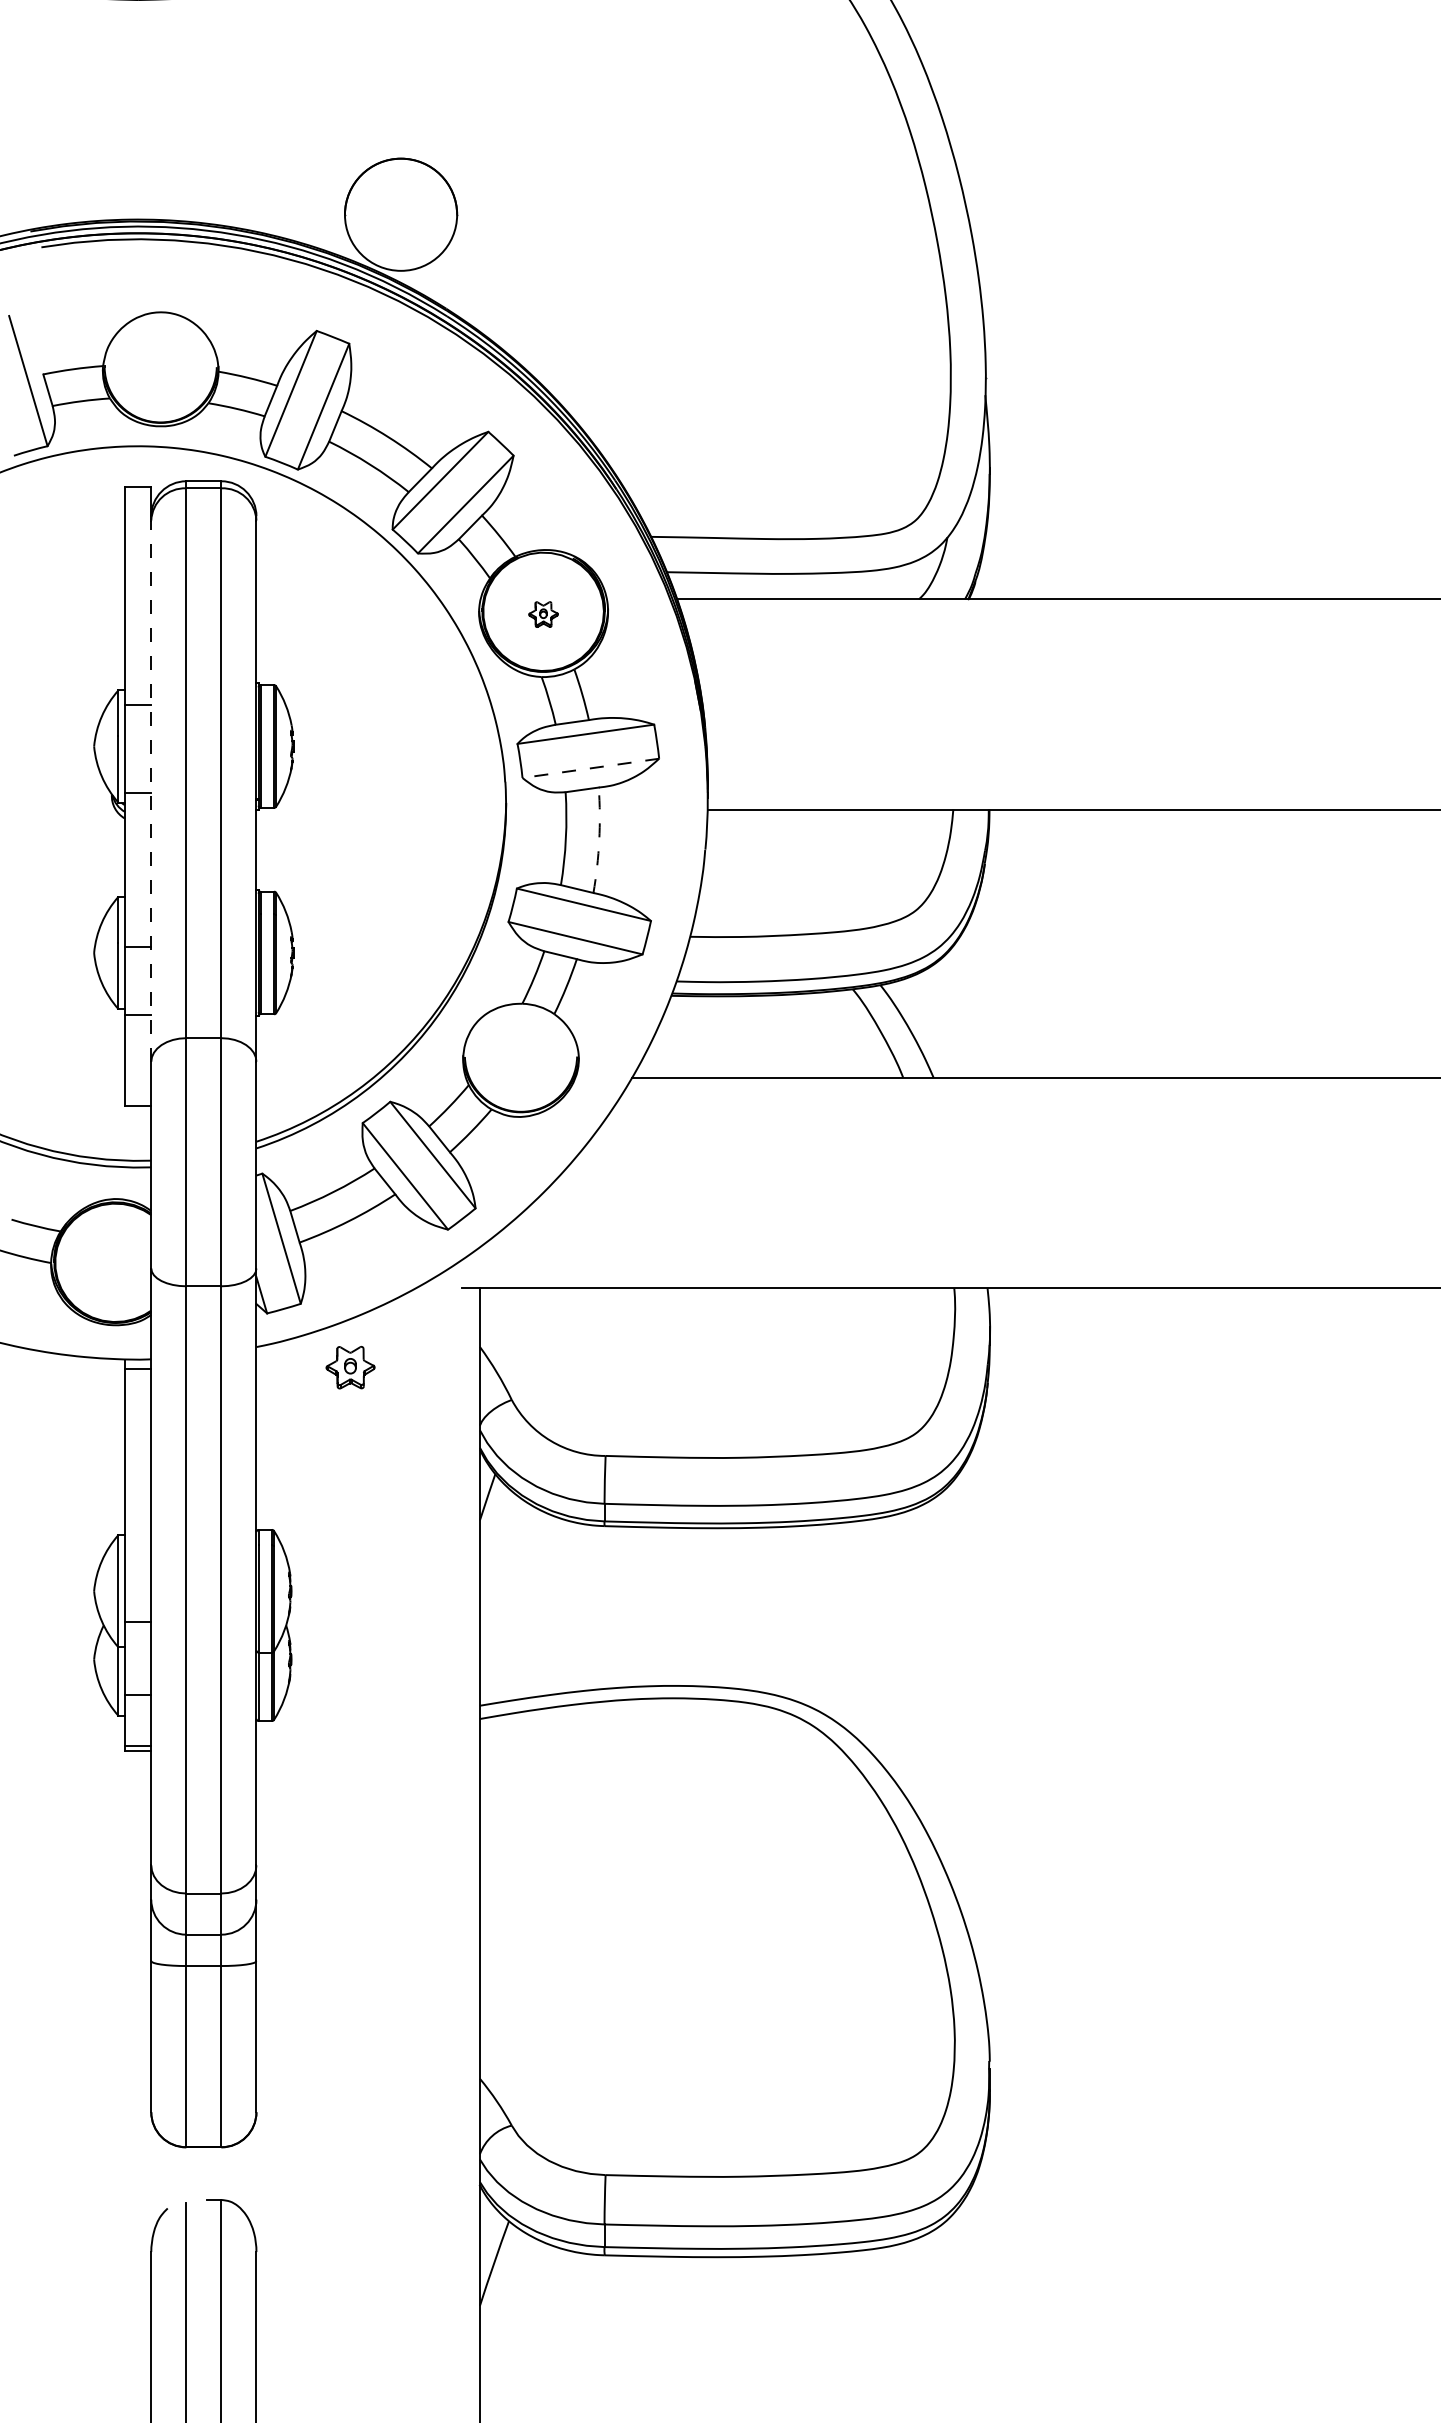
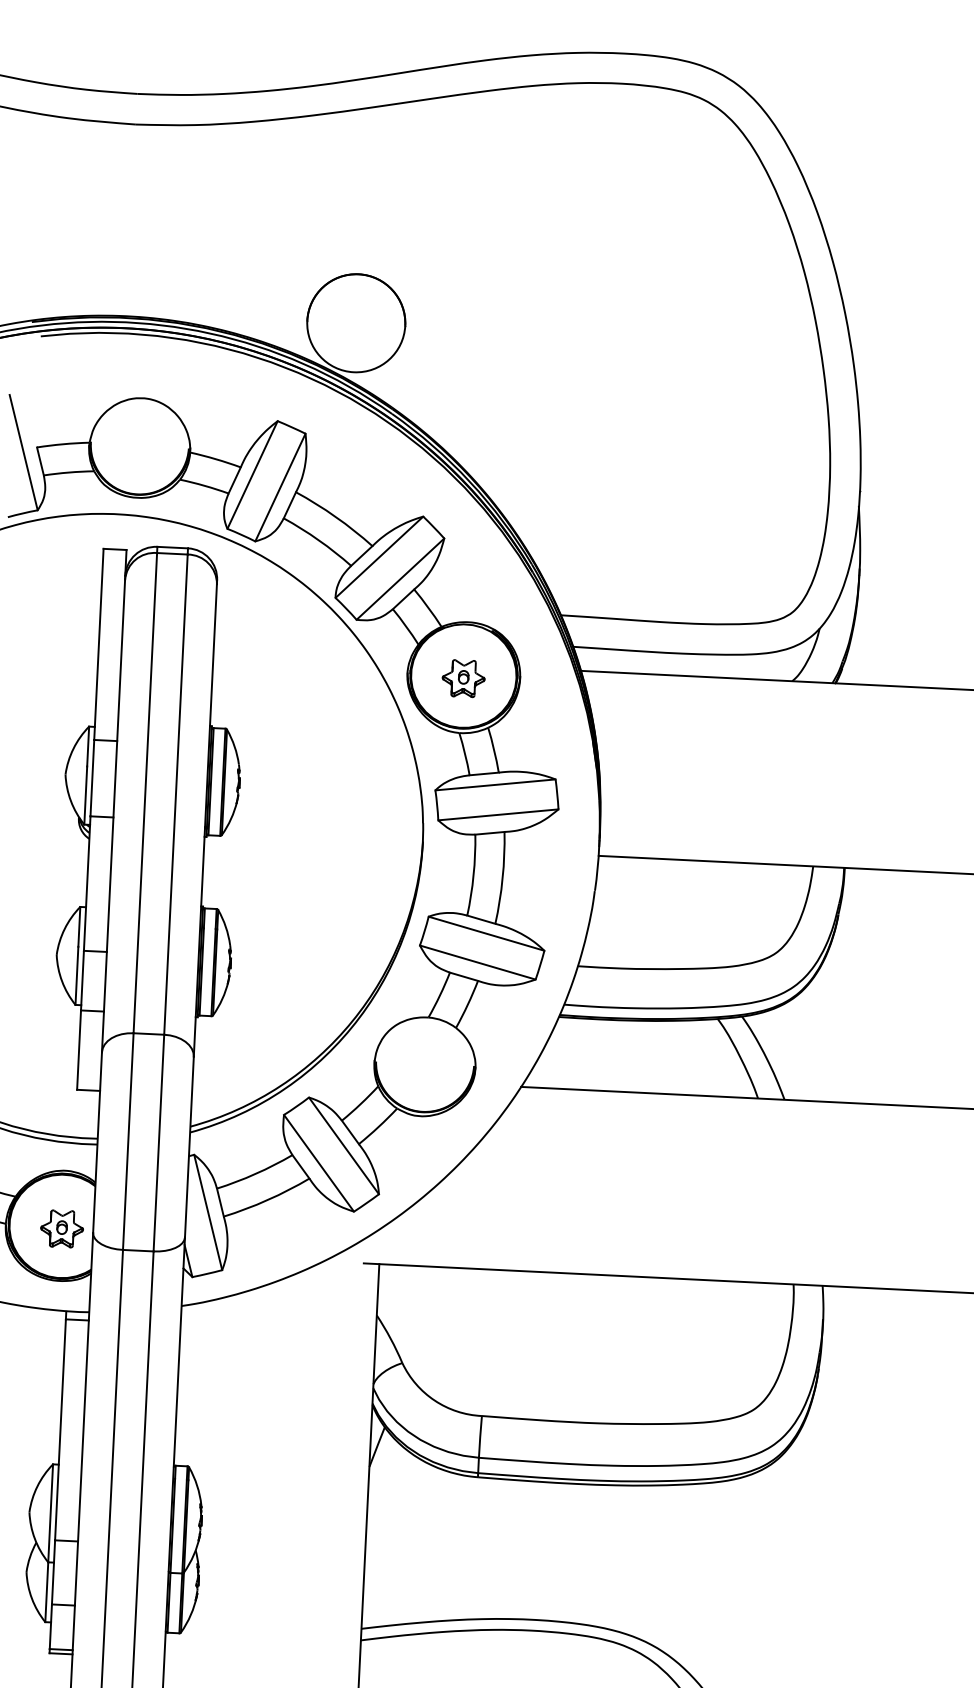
part: (543, 614) -> (463, 678), size x1.67
line: (590, 768) -> (498, 814), dashed -> solid
line: (151, 791) -> (113, 816), dashed -> solid
arc: (599, 840) -> (502, 878), dashed -> solid
part: (350, 1367) -> (62, 1228), moved

